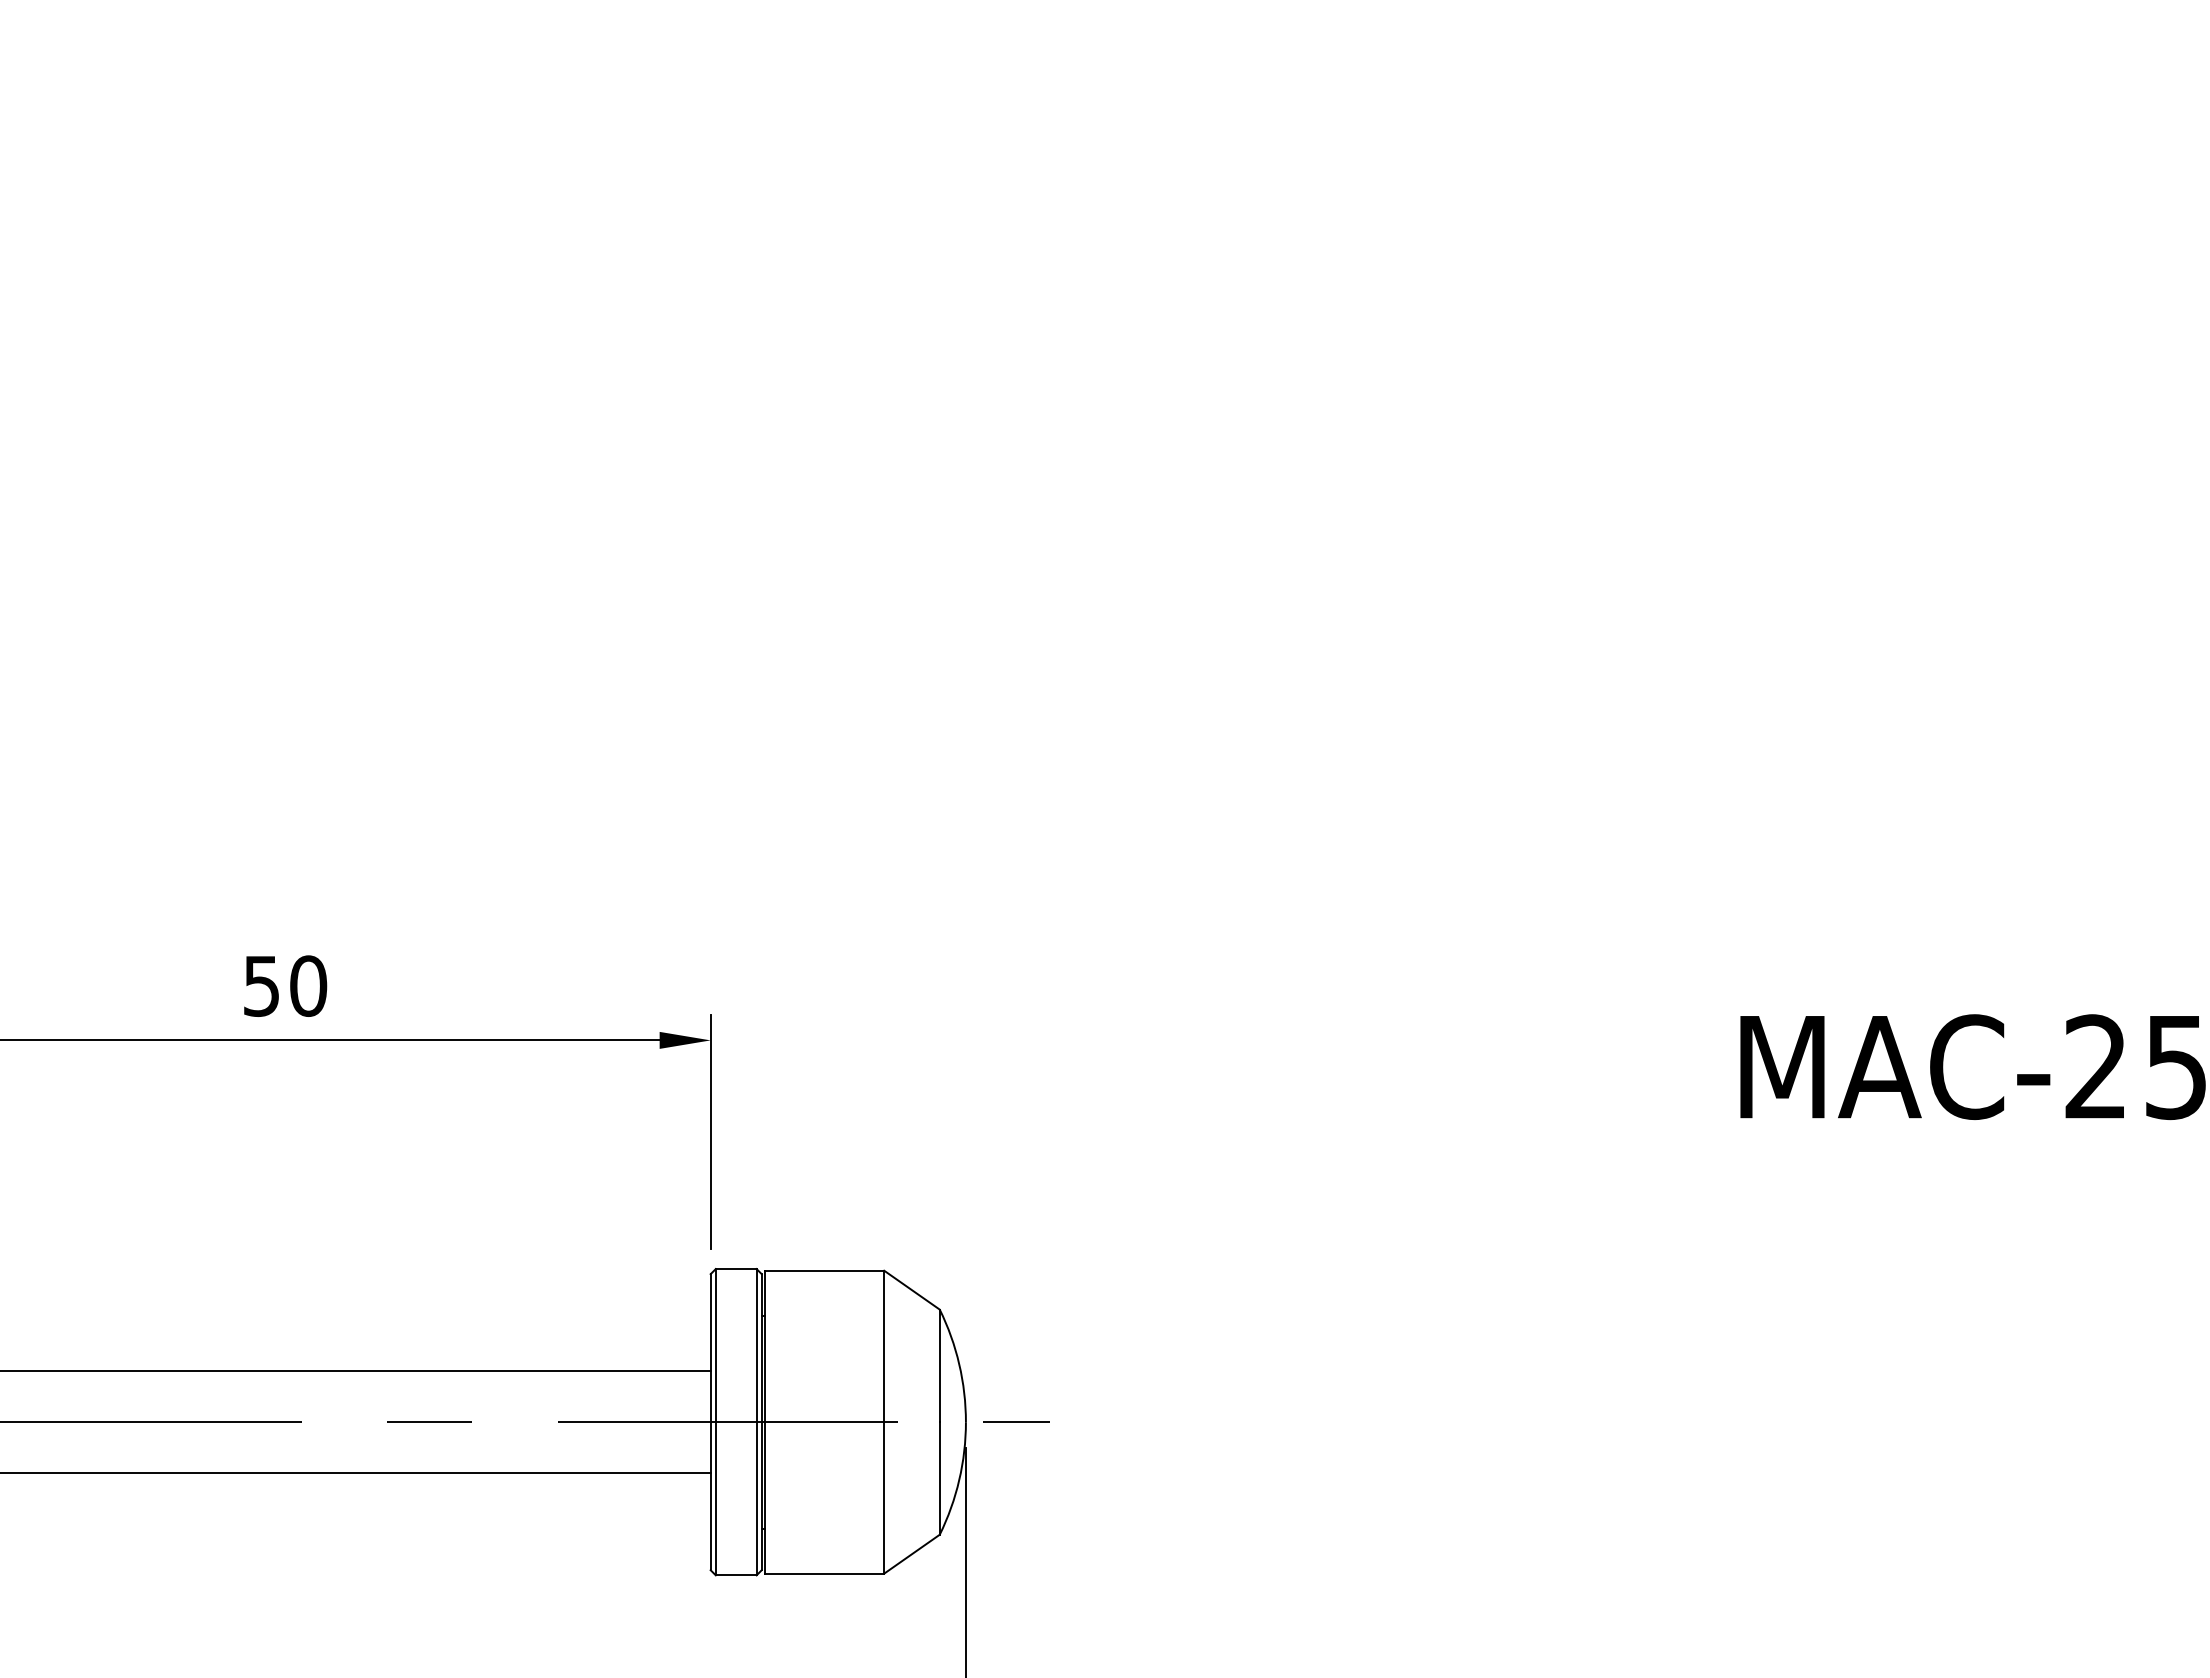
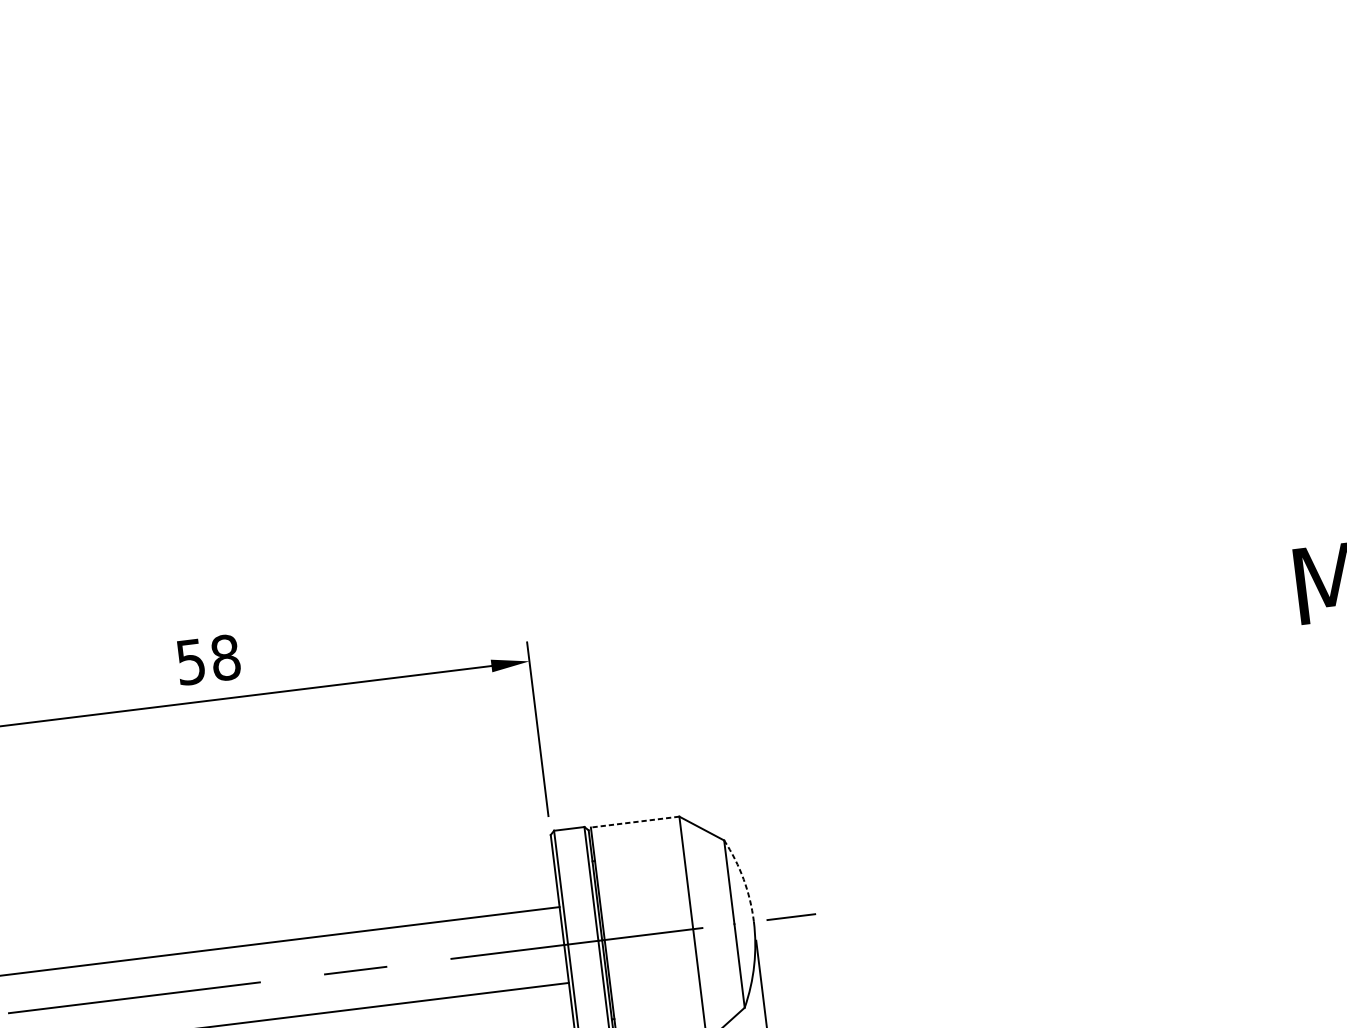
text: (308, 985) -> (225, 657), 50 -> 58
line: (824, 1270) -> (634, 821), solid -> dashed
arc: (959, 1364) -> (743, 879), solid -> dashed

